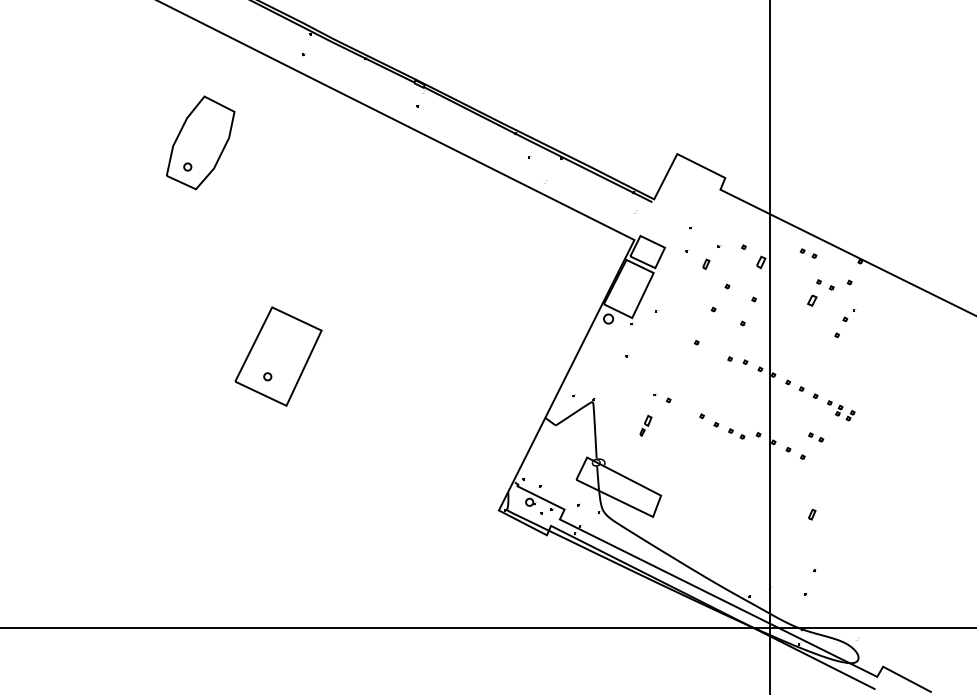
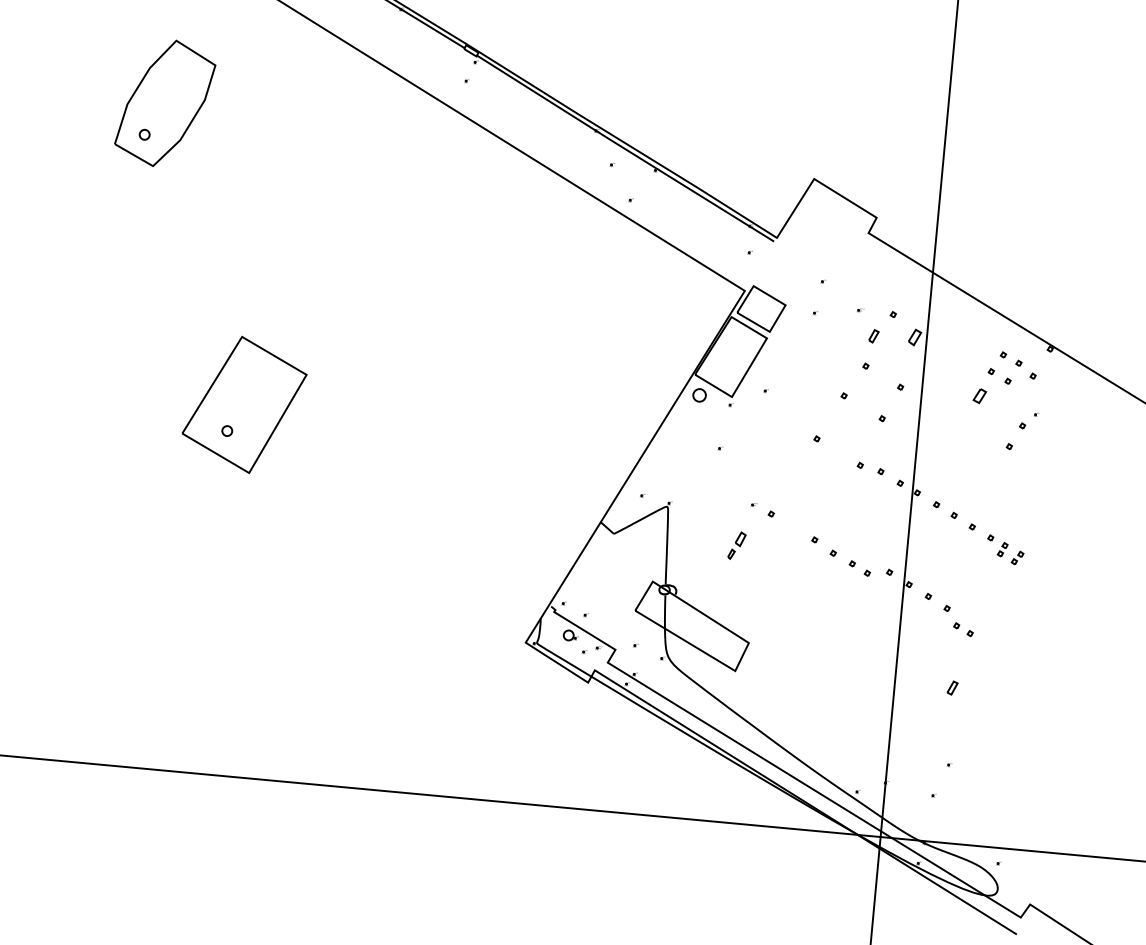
part: (808, 253) -> (1011, 358), moved
part: (706, 263) -> (874, 335), moved
part: (816, 437) -> (963, 629), moved

